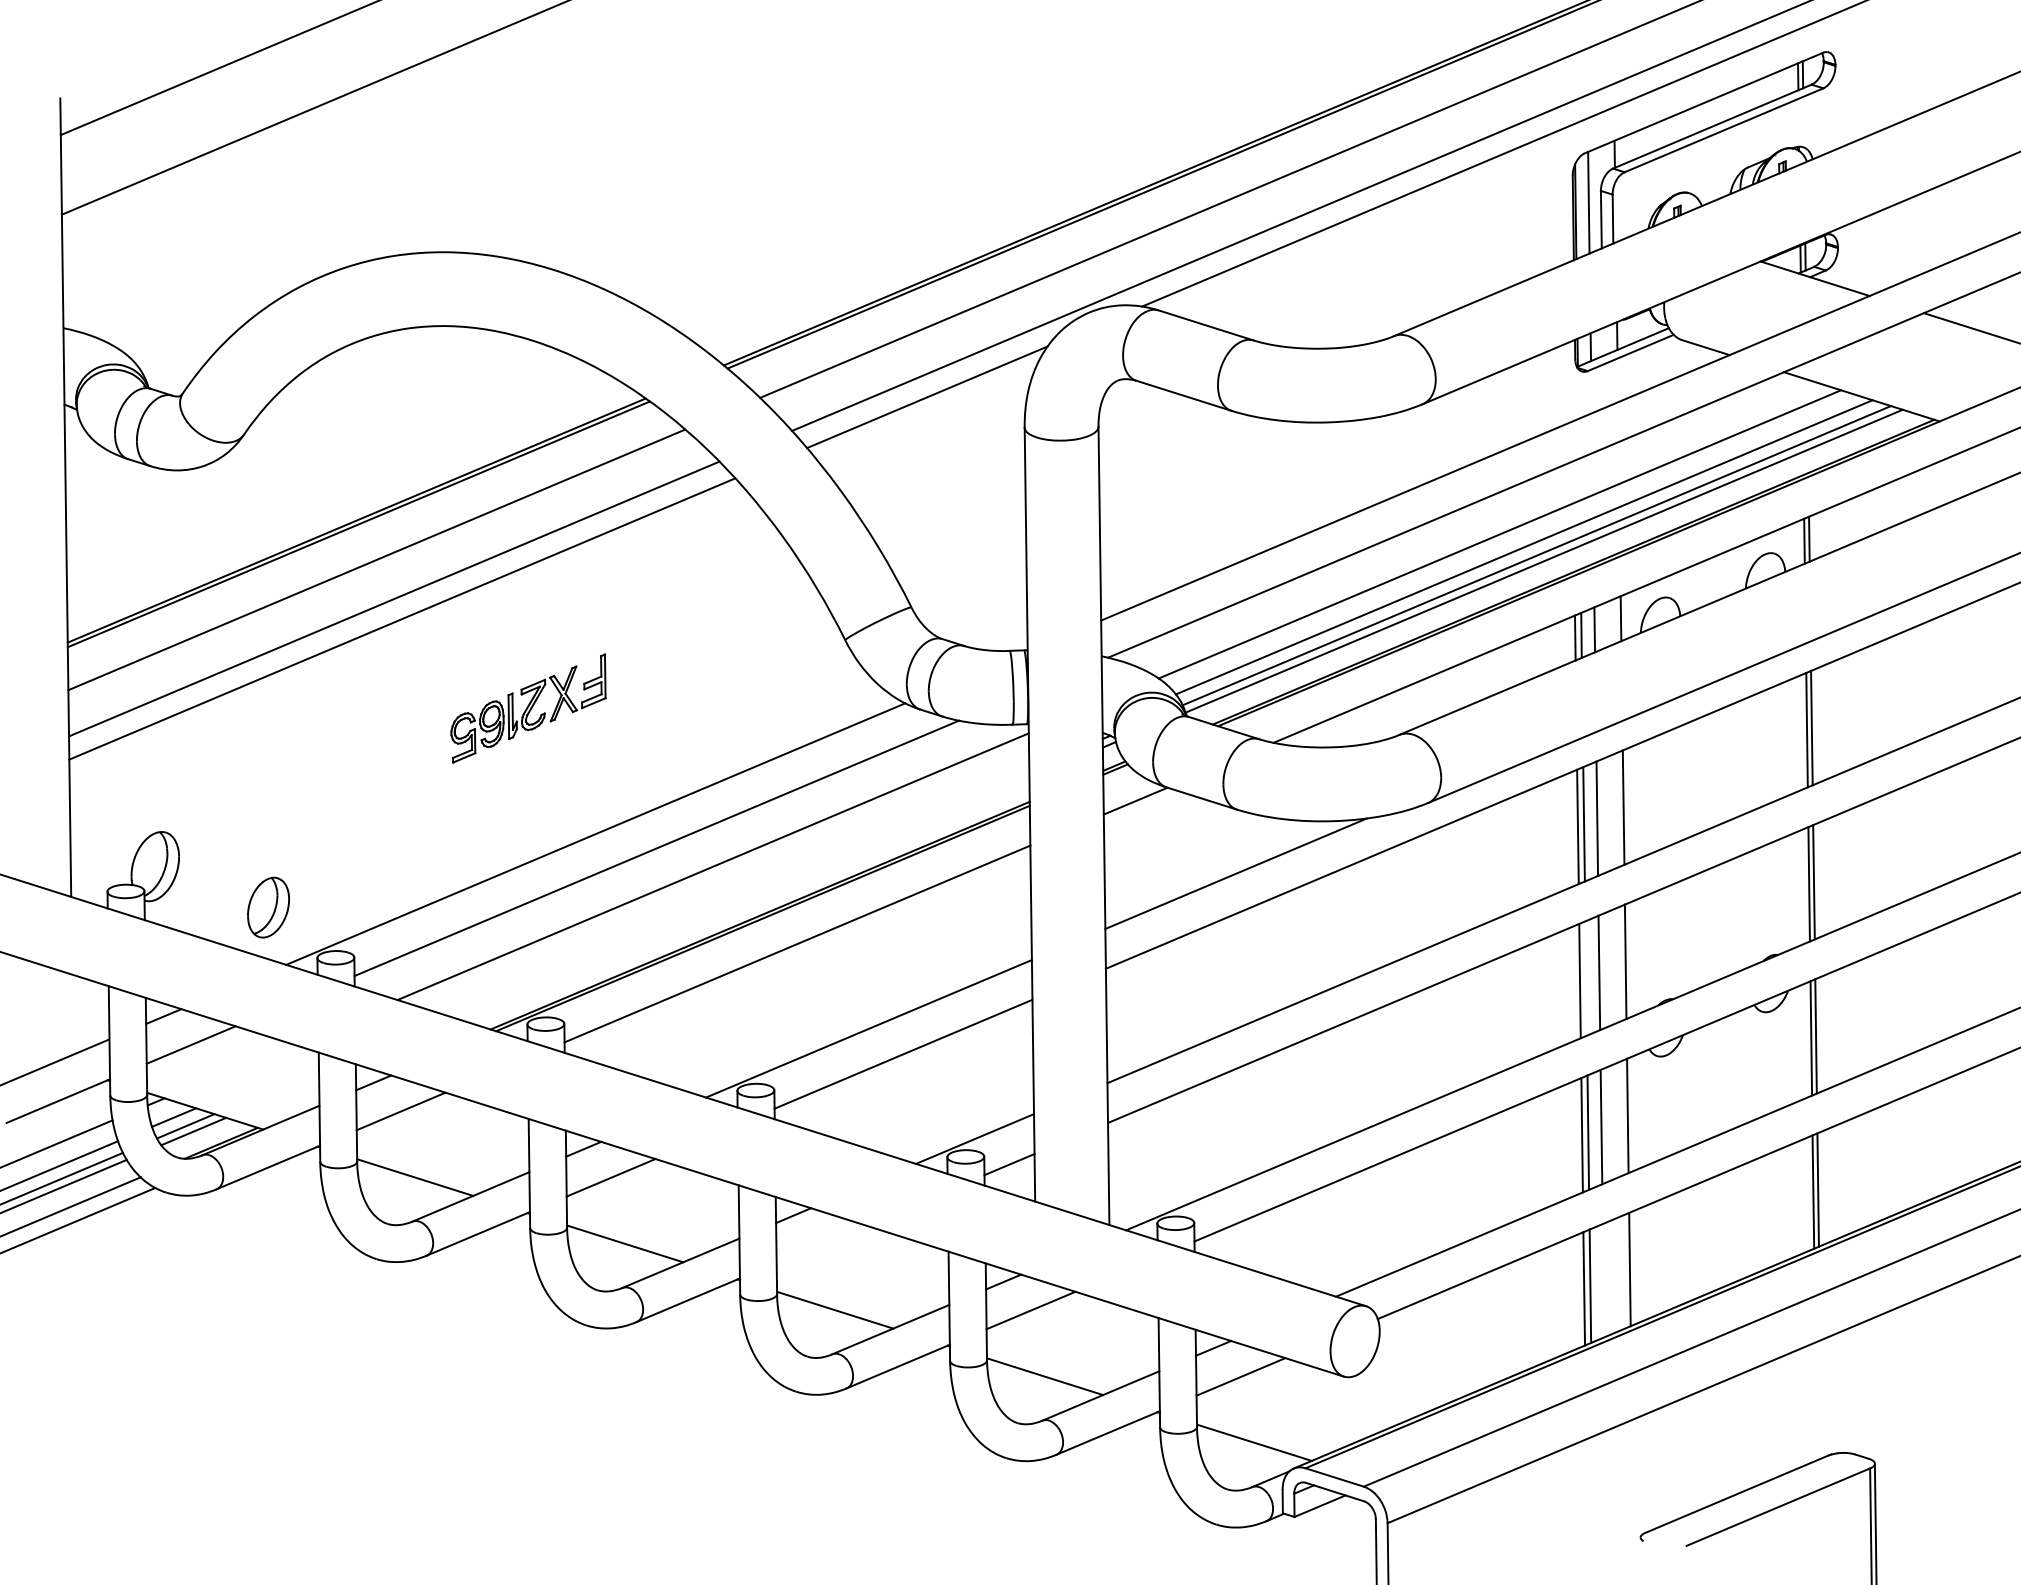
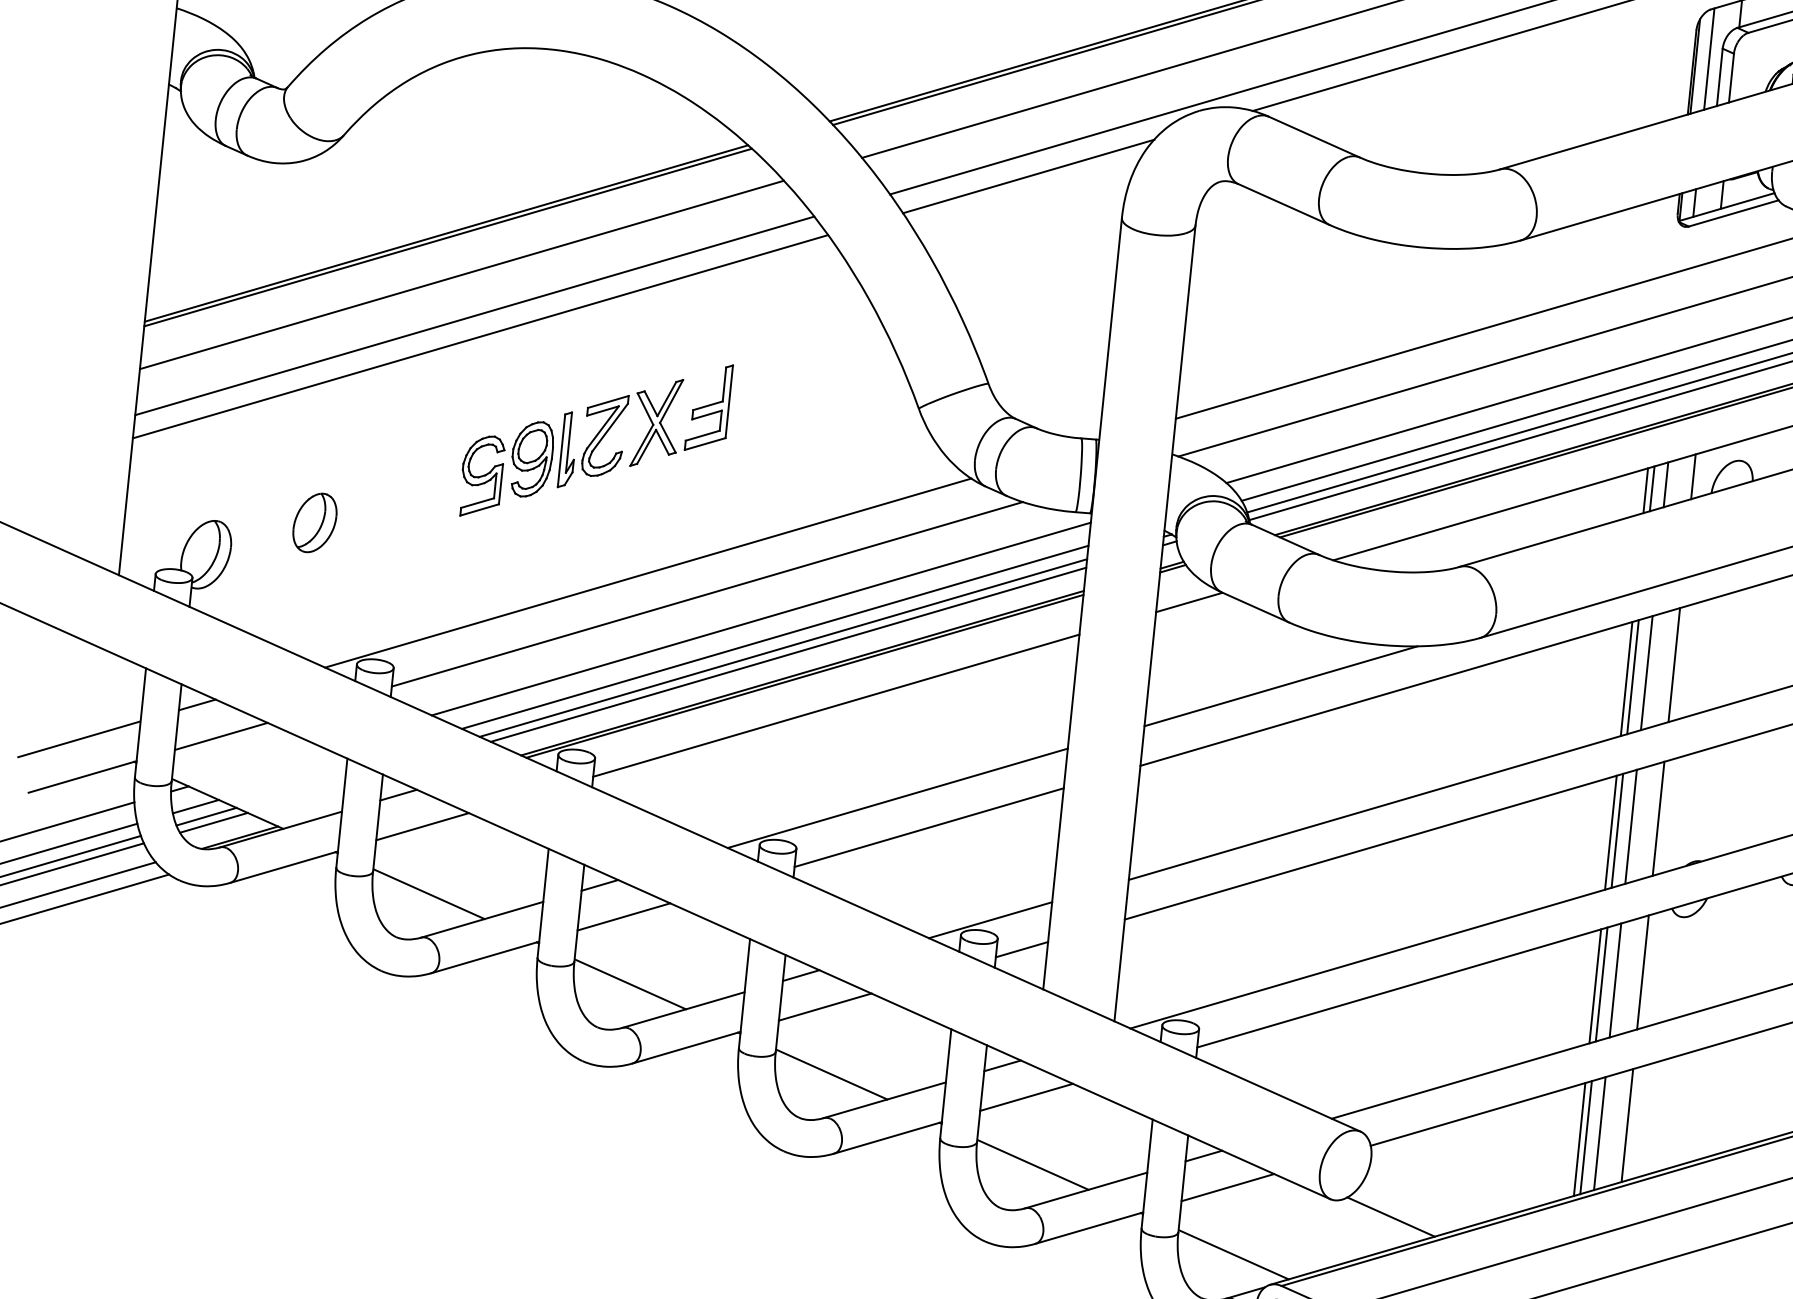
part: (528, 708) -> (595, 440), size x1.67
line: (728, 882) -> (774, 636), added
line: (738, 892) -> (783, 647), added
line: (744, 898) -> (788, 654), added
part: (268, 907) -> (314, 522), moved
line: (1586, 978) -> (1617, 830), added
line: (820, 1243) -> (824, 1006), added
line: (1603, 1280) -> (1599, 1133), added
line: (1405, 1386) -> (1390, 1216), added

